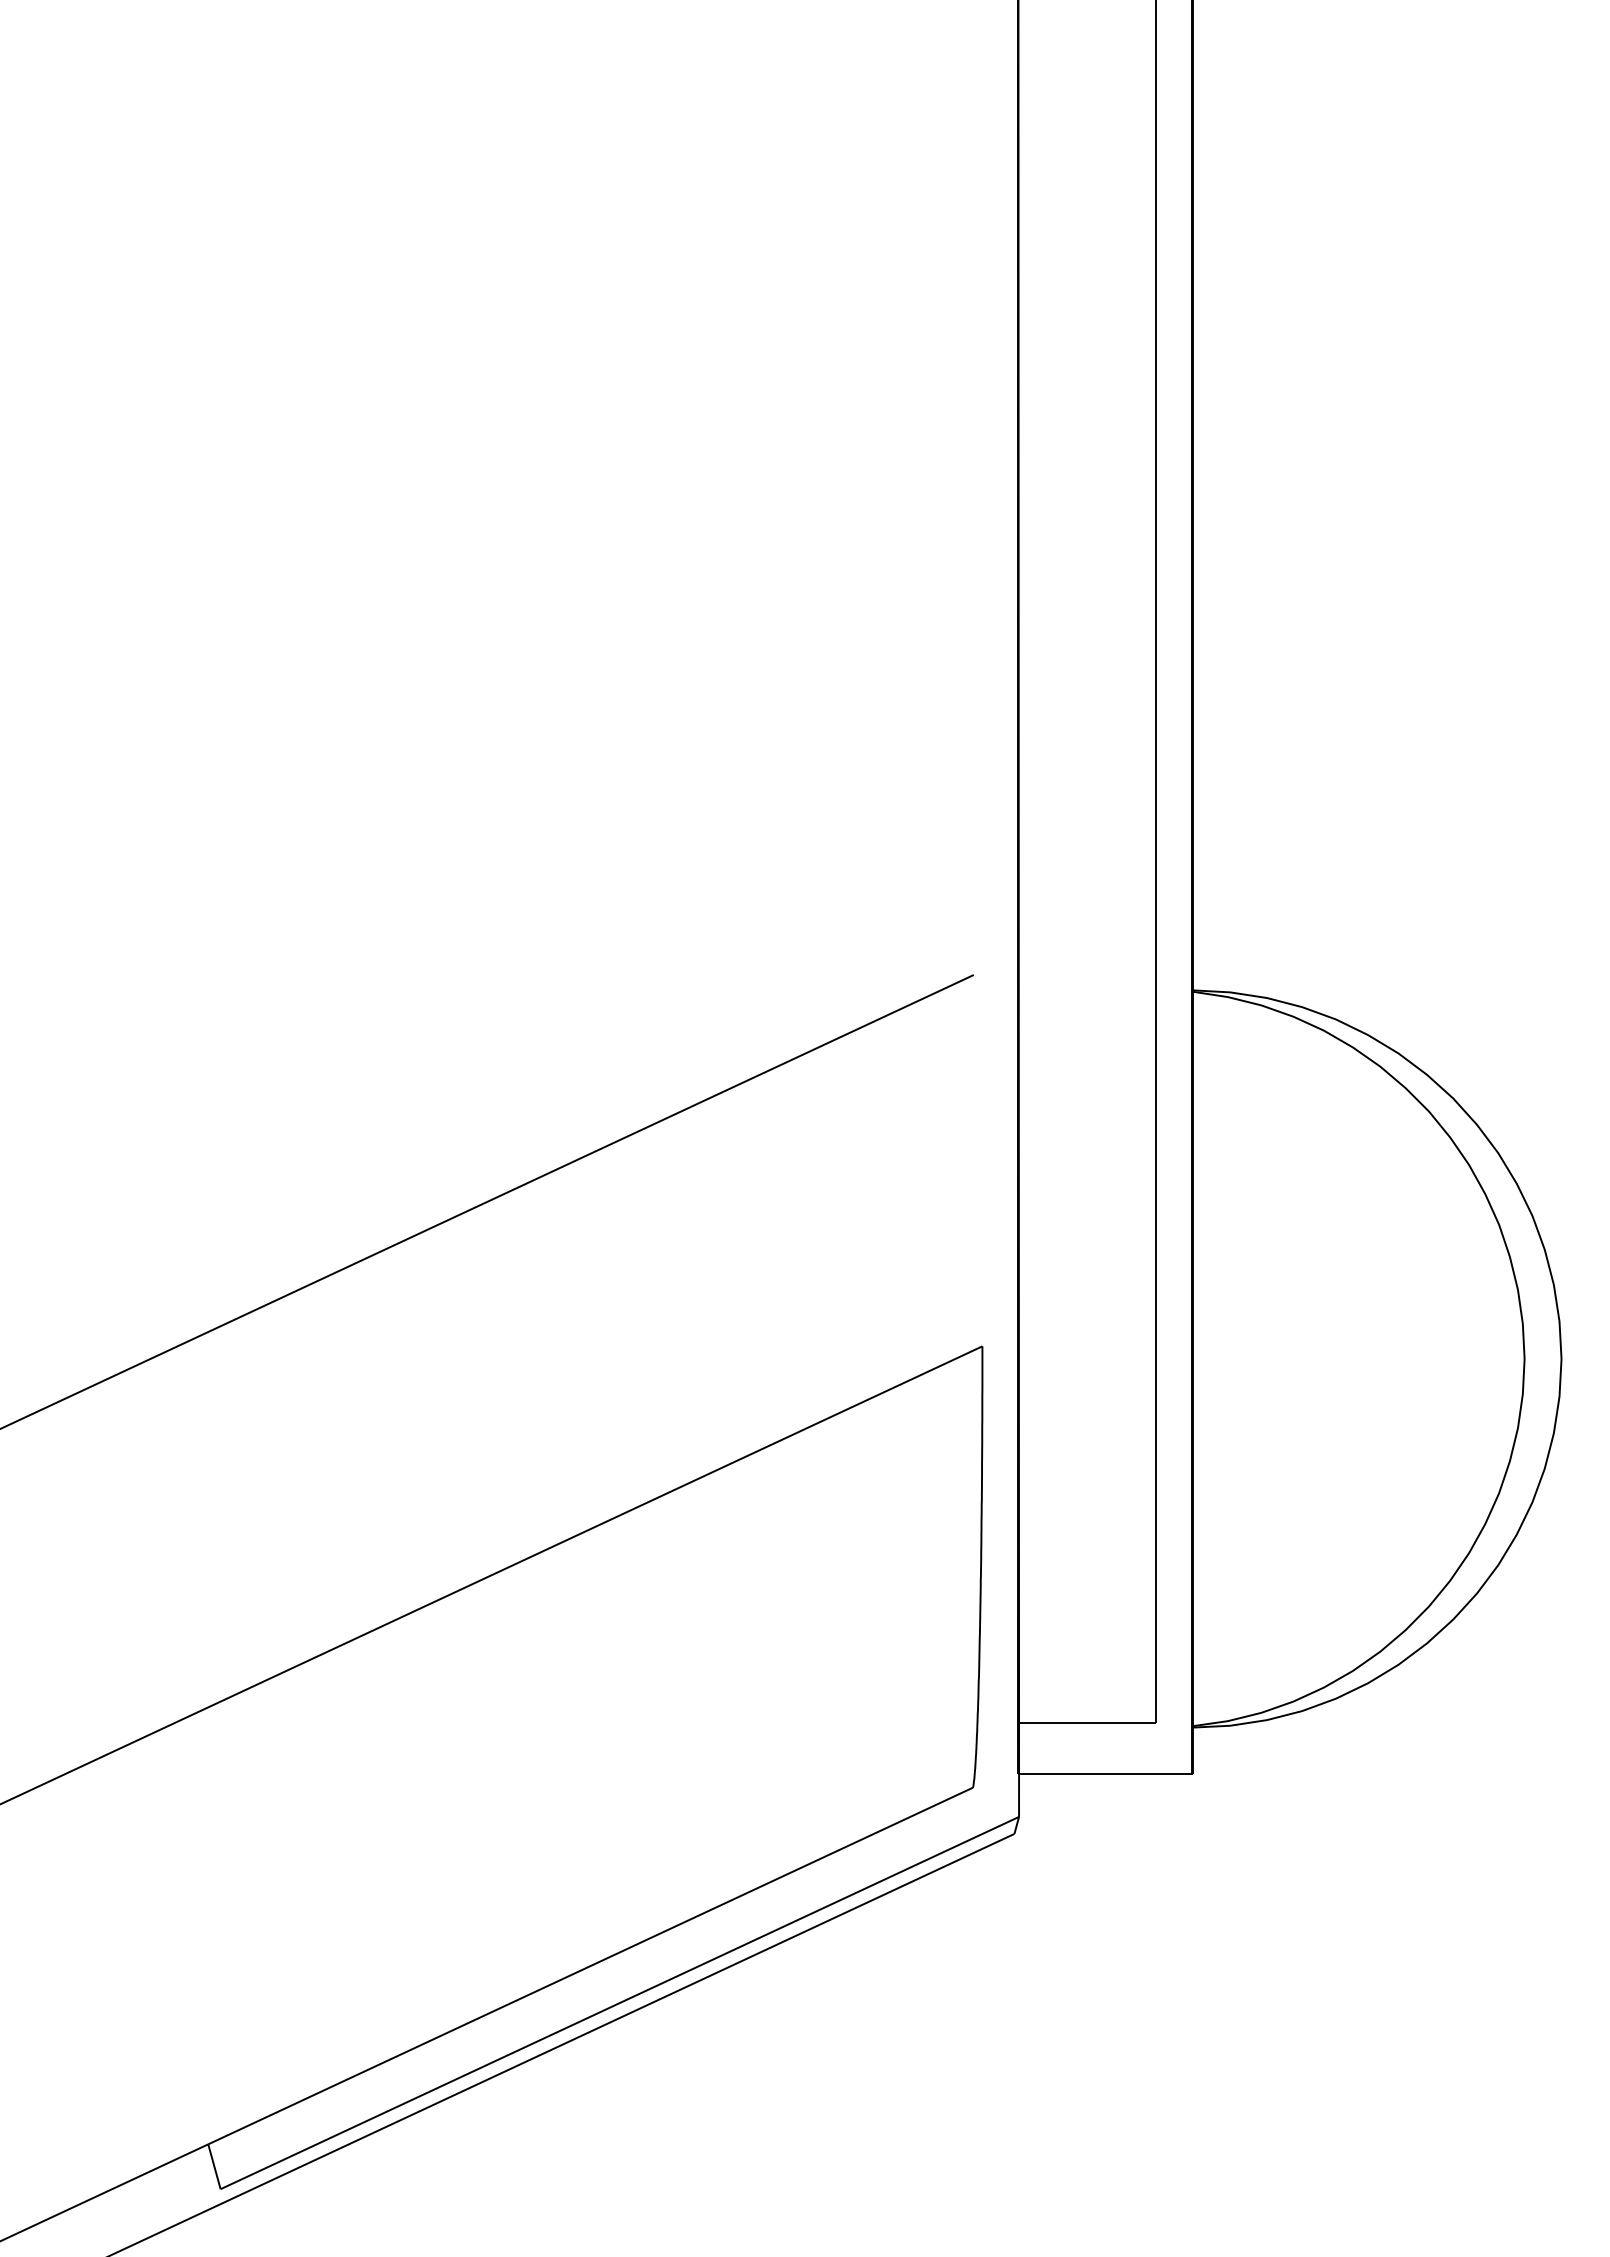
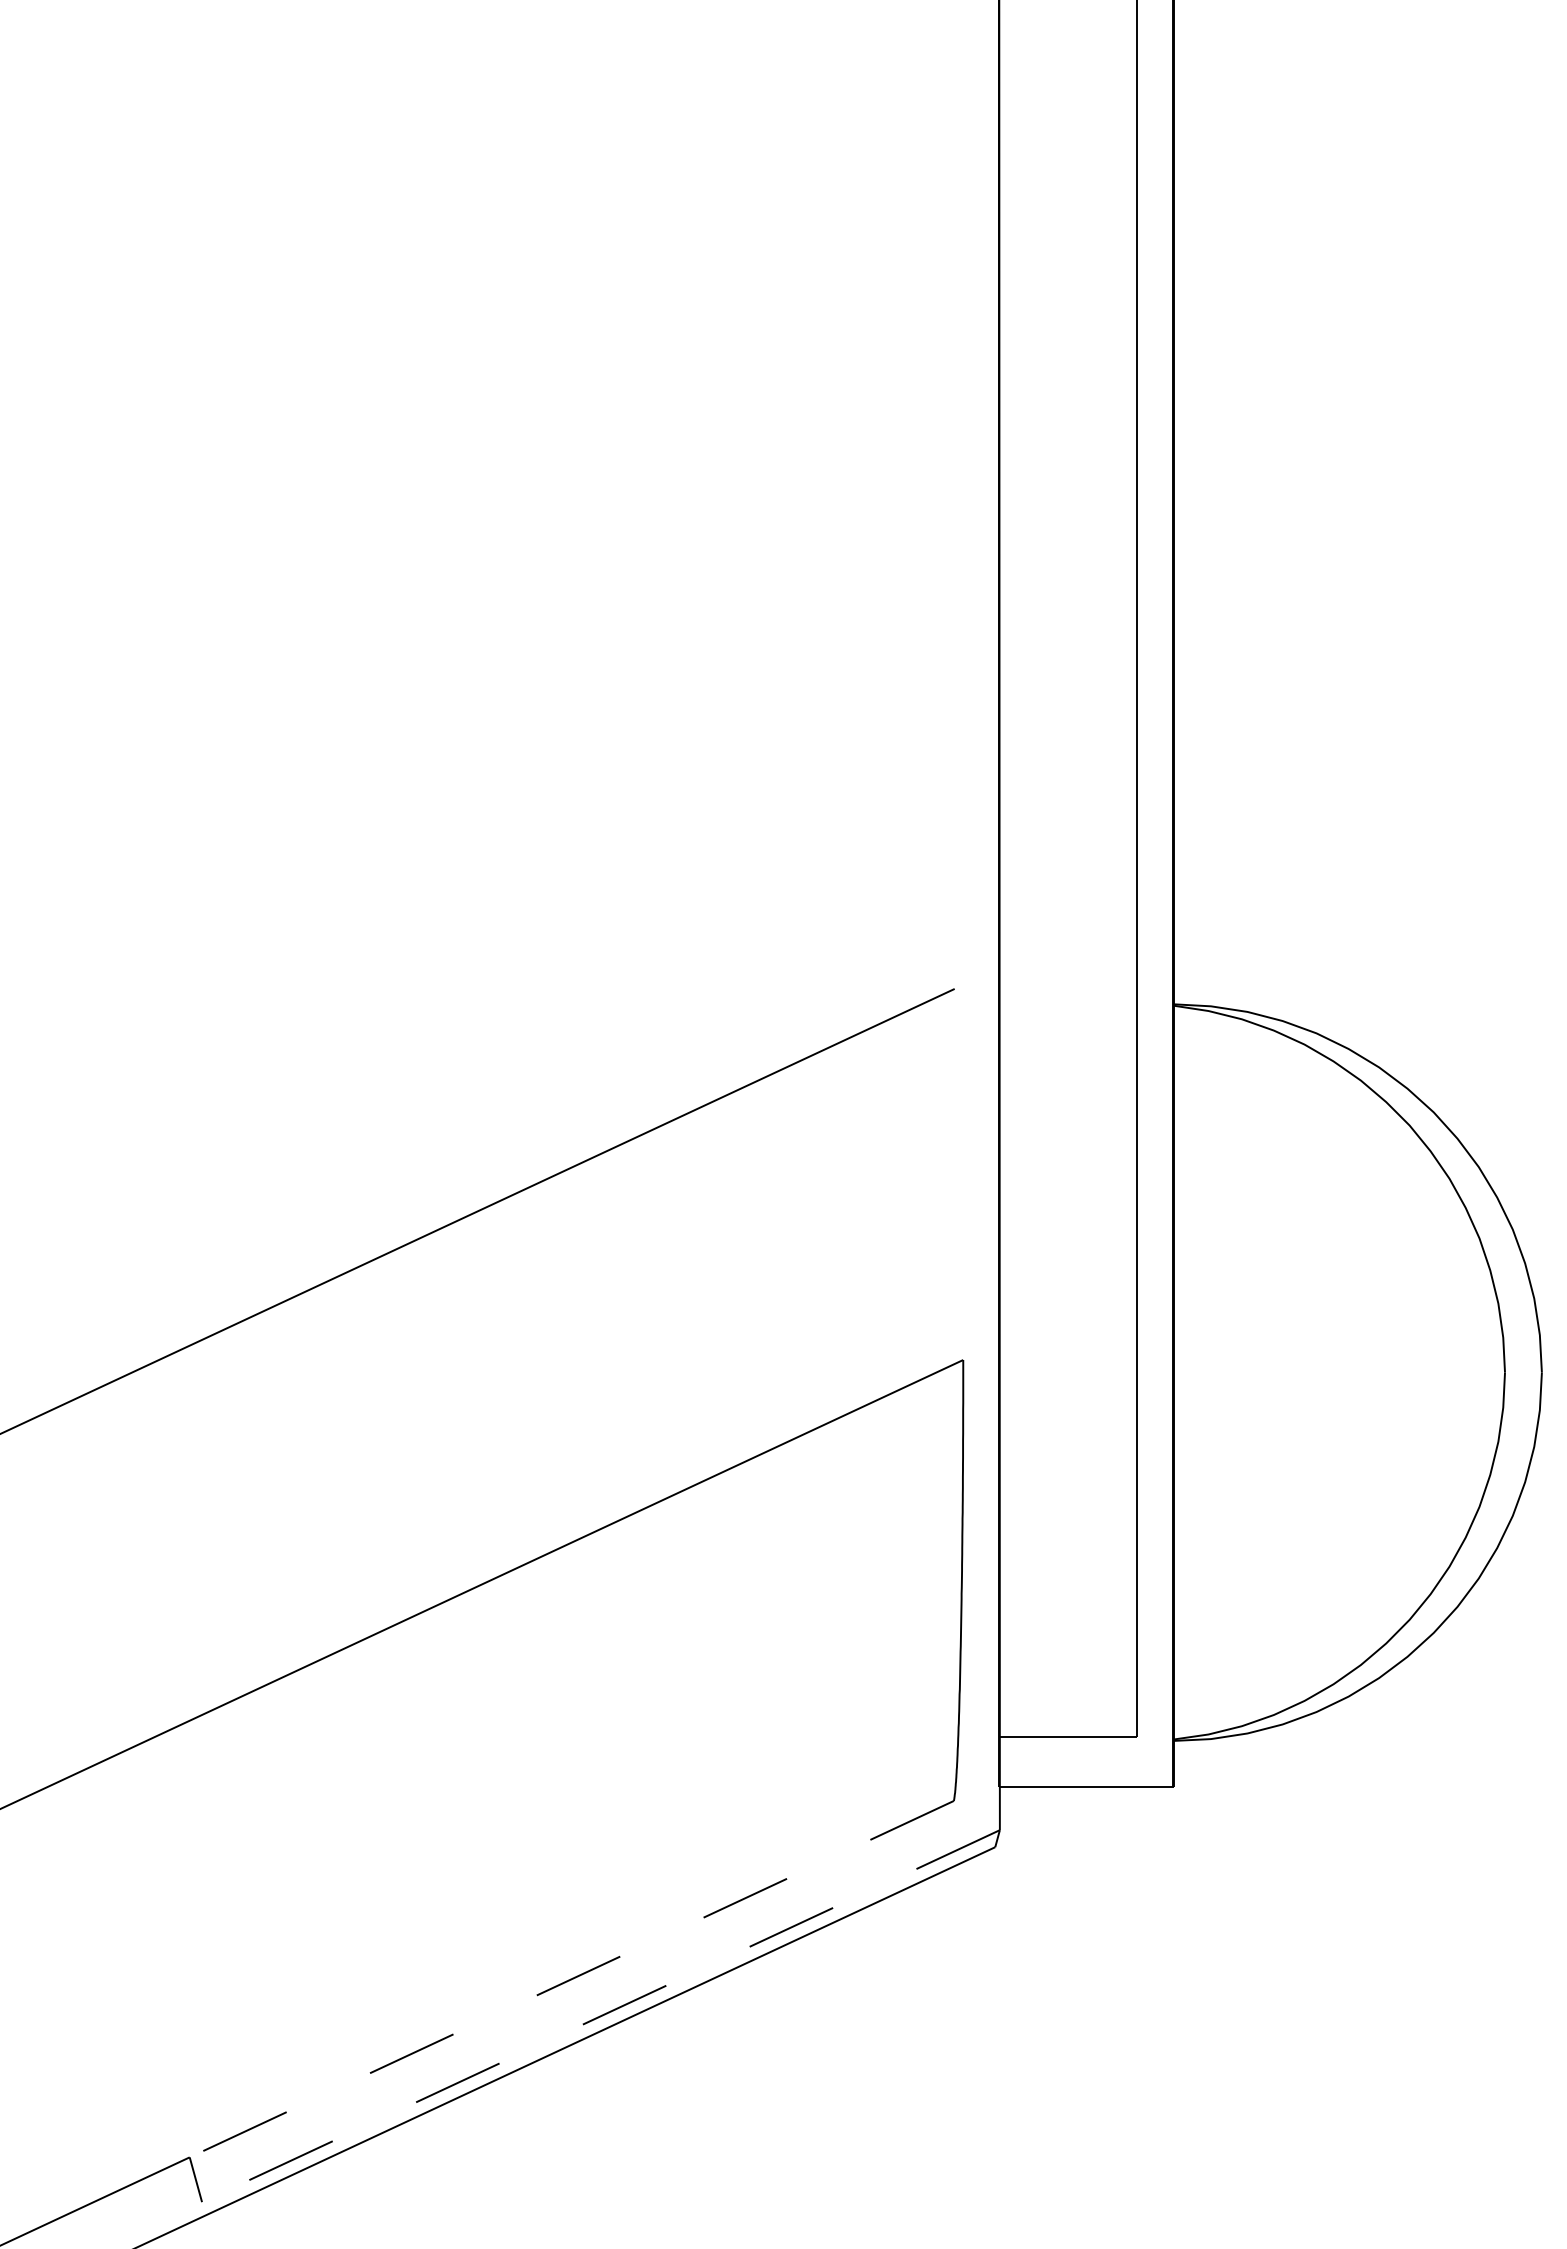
line: (590, 1966) -> (571, 1979), solid -> dashed
line: (619, 2003) -> (600, 2016), solid -> dashed

